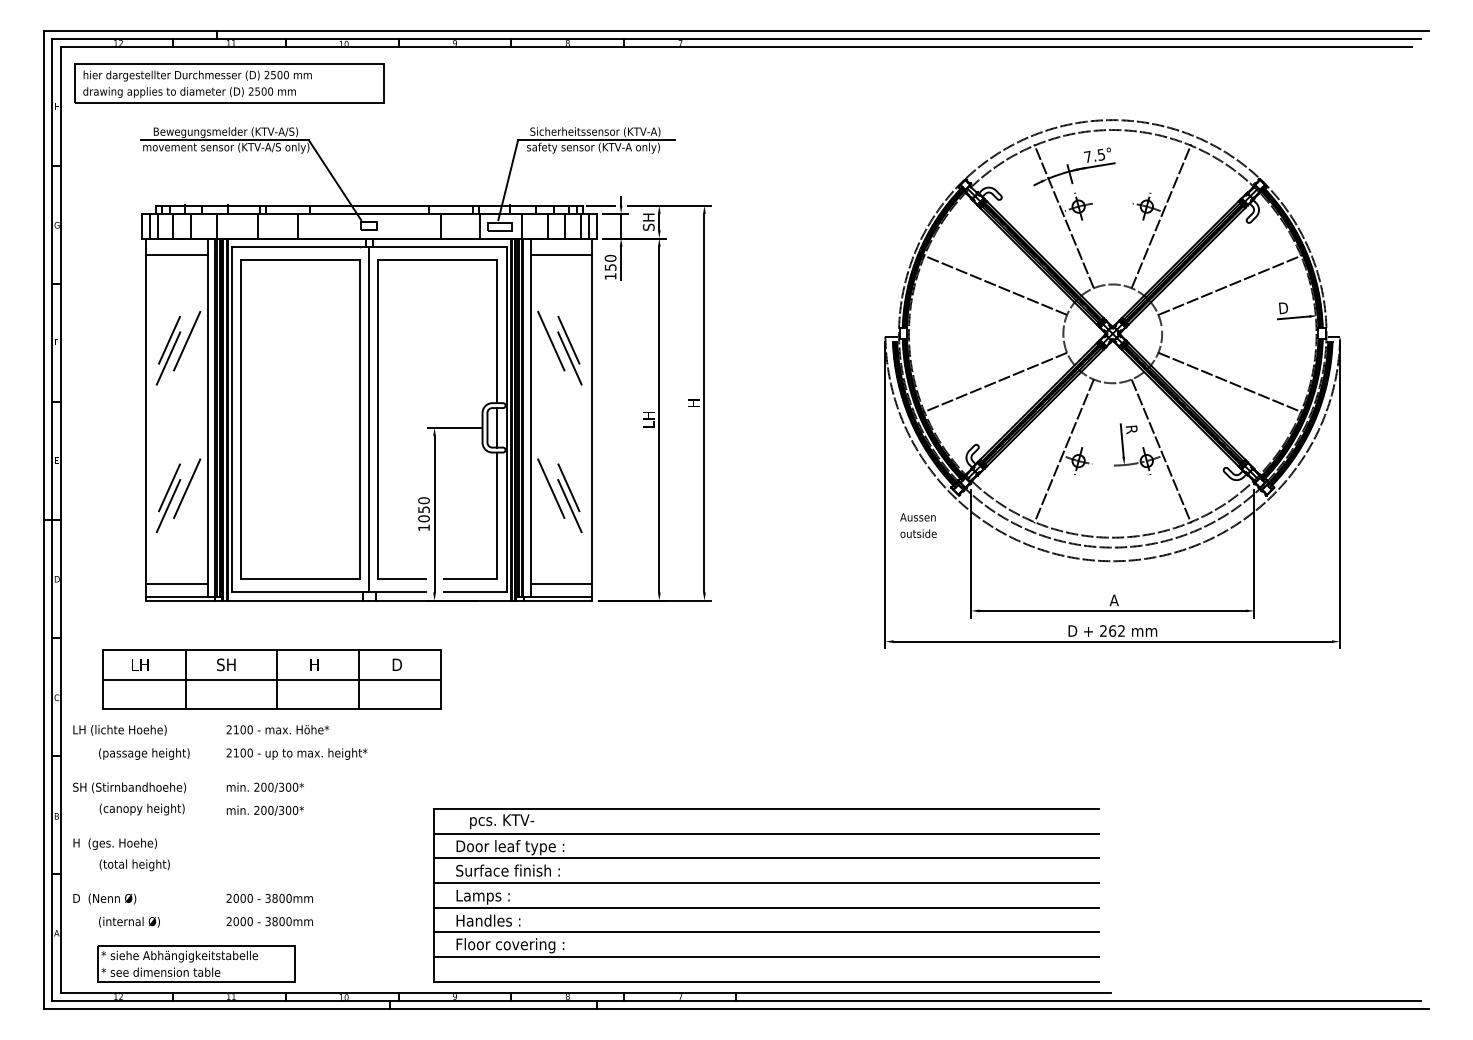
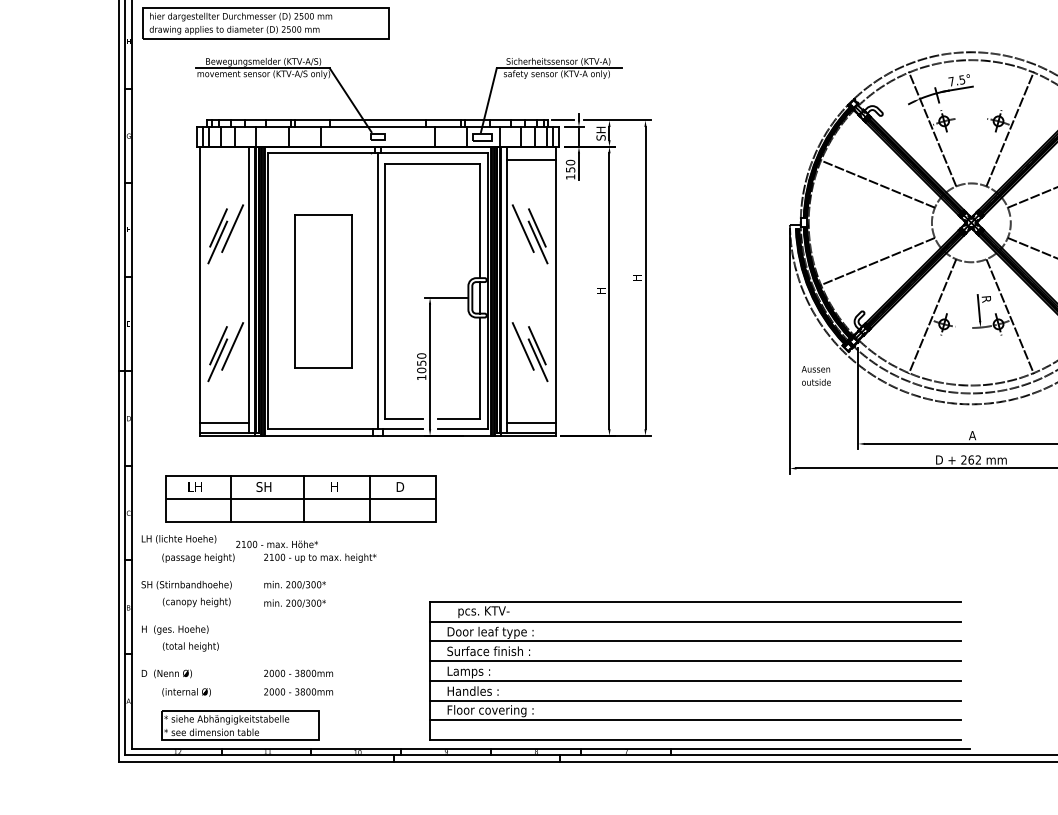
line: (176, 254) -> (224, 159), removed
part: (300, 419) -> (323, 291), size x0.6
text: (648, 419) -> (600, 291), LH -> H
text: (277, 729) -> (276, 544), moved

